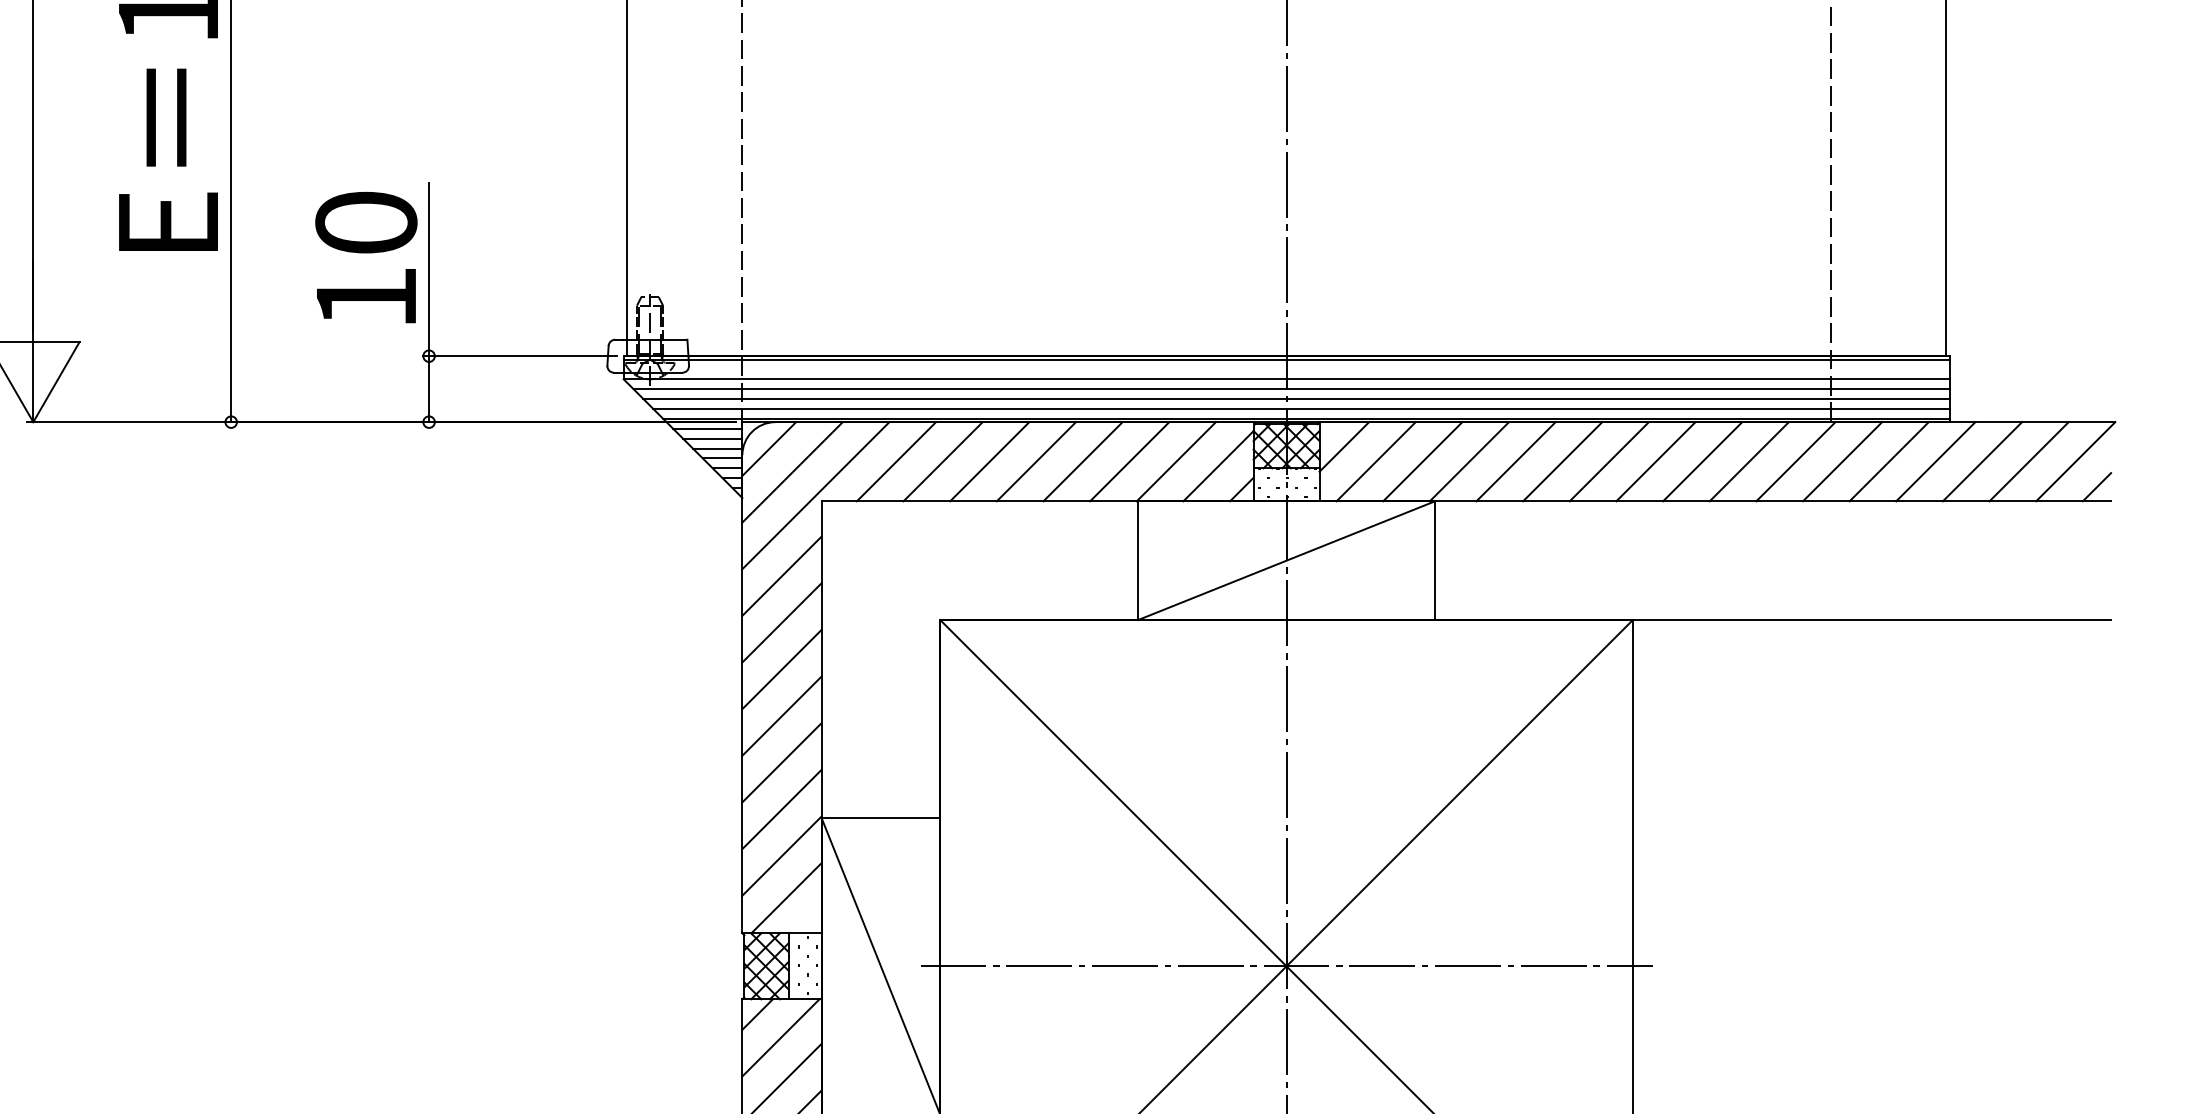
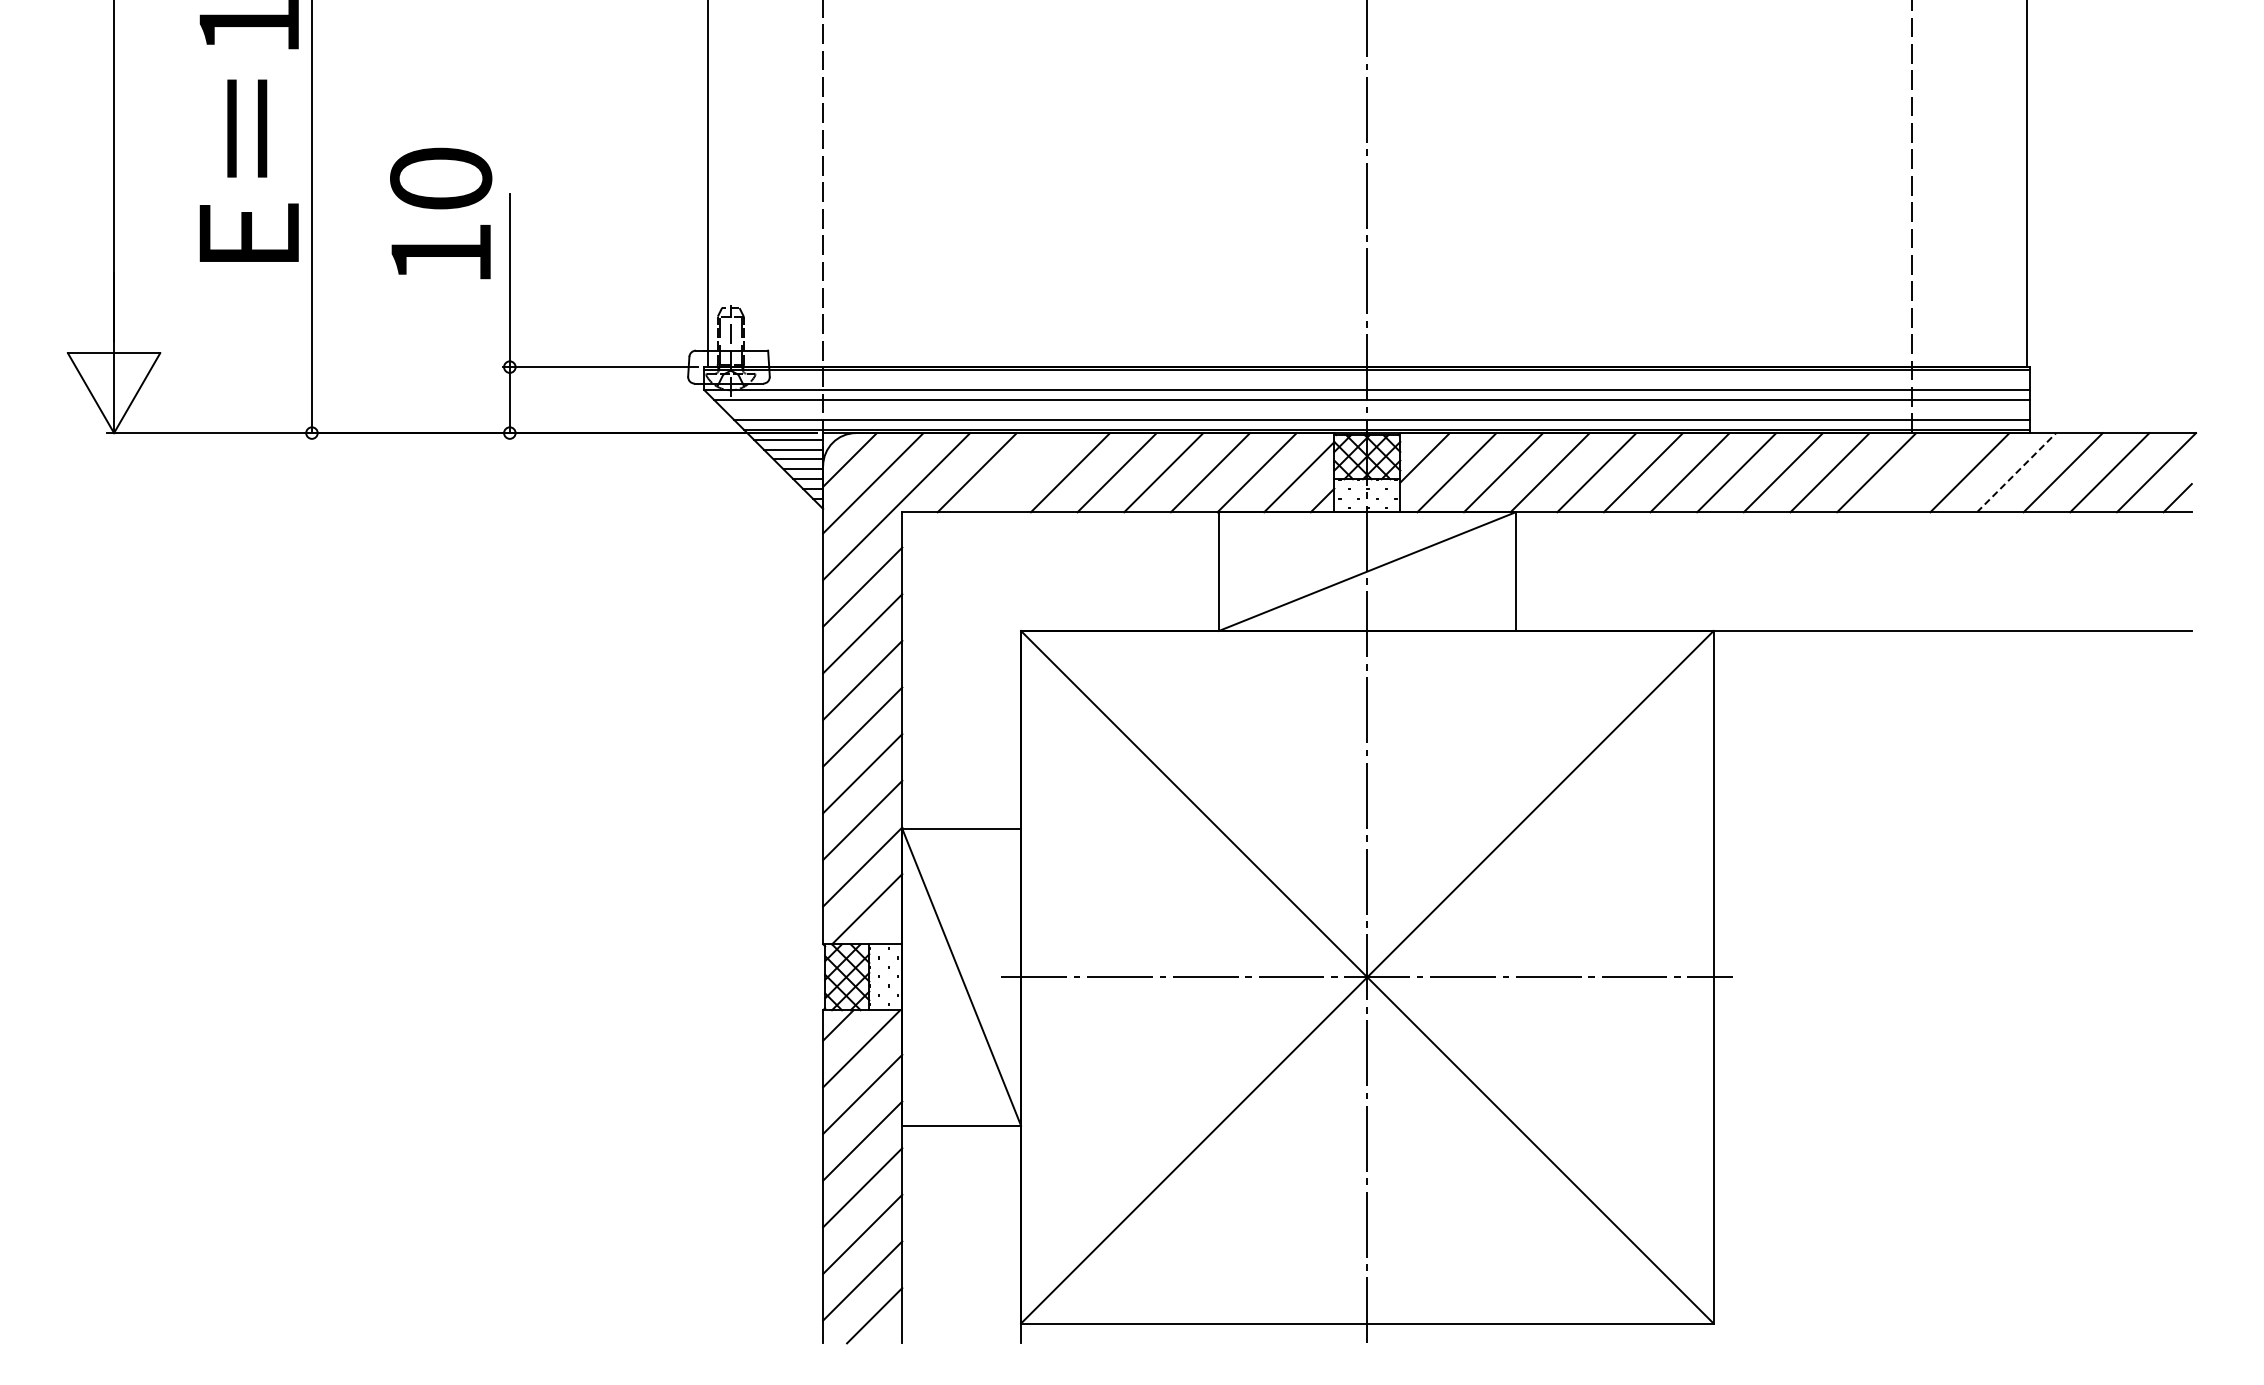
text: (366, 257) -> (441, 213), moved
line: (1296, 399) -> (1377, 410), removed
line: (942, 461) -> (1023, 472), removed
line: (1841, 461) -> (1922, 472), removed
line: (1935, 461) -> (2016, 472), solid -> dashed

